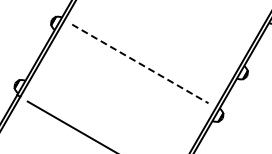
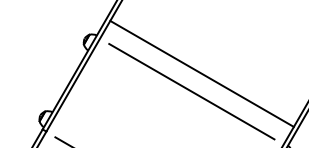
line: (148, 49) -> (201, 74), added
line: (140, 63) -> (192, 91), dashed -> solid

